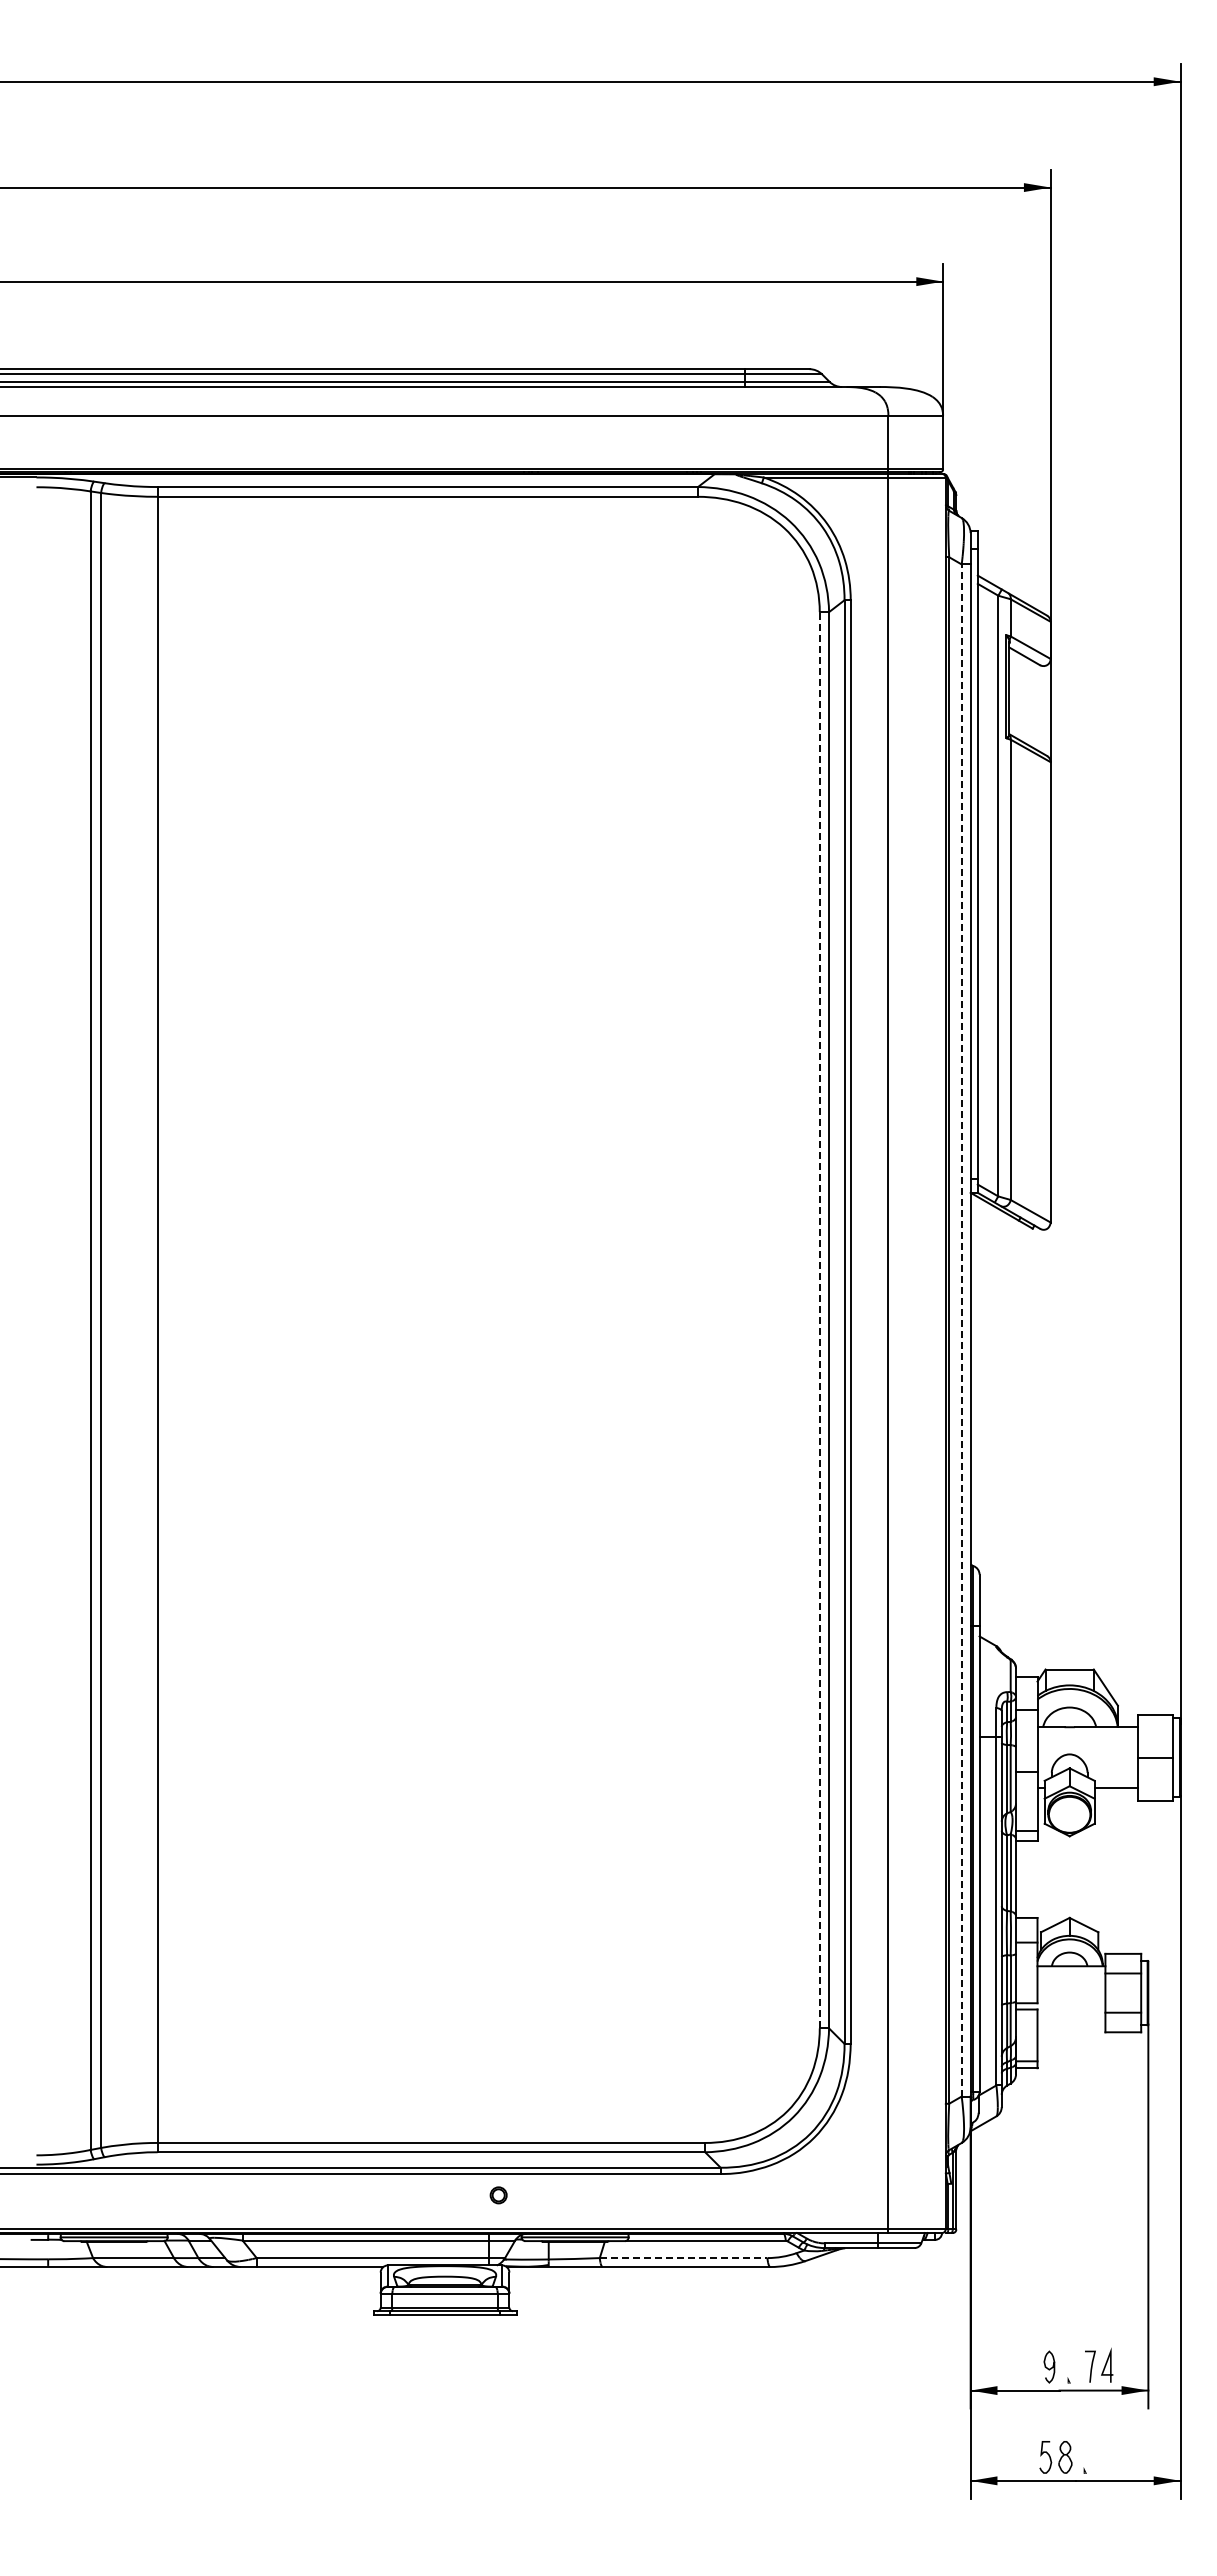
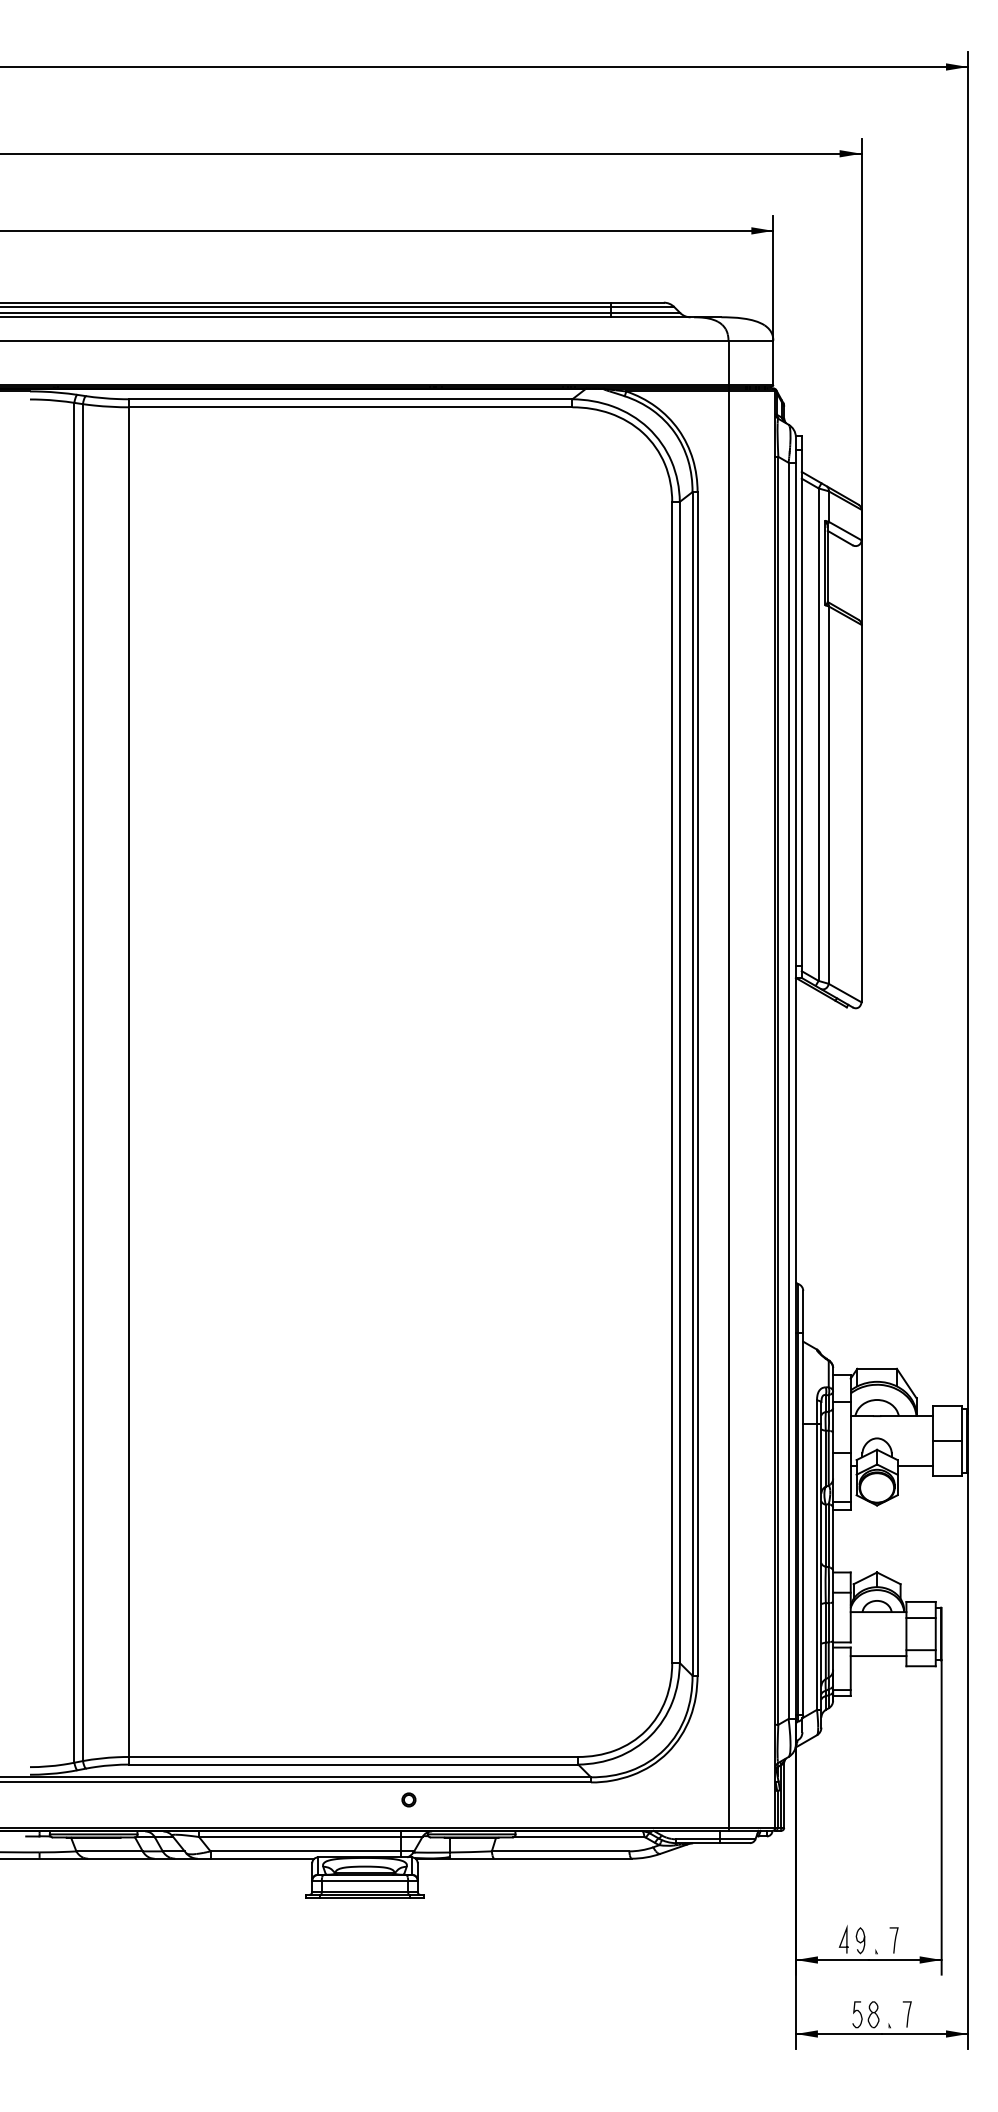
line: (819, 1319) -> (671, 1081), dashed -> solid
line: (961, 1330) -> (788, 1090), dashed -> solid
line: (1071, 2019) -> (878, 1655), added
line: (683, 2258) -> (560, 1851), dashed -> solid
line: (1107, 2363) -> (844, 1937), moved
curve: (1107, 2456) -> (908, 2014), added

